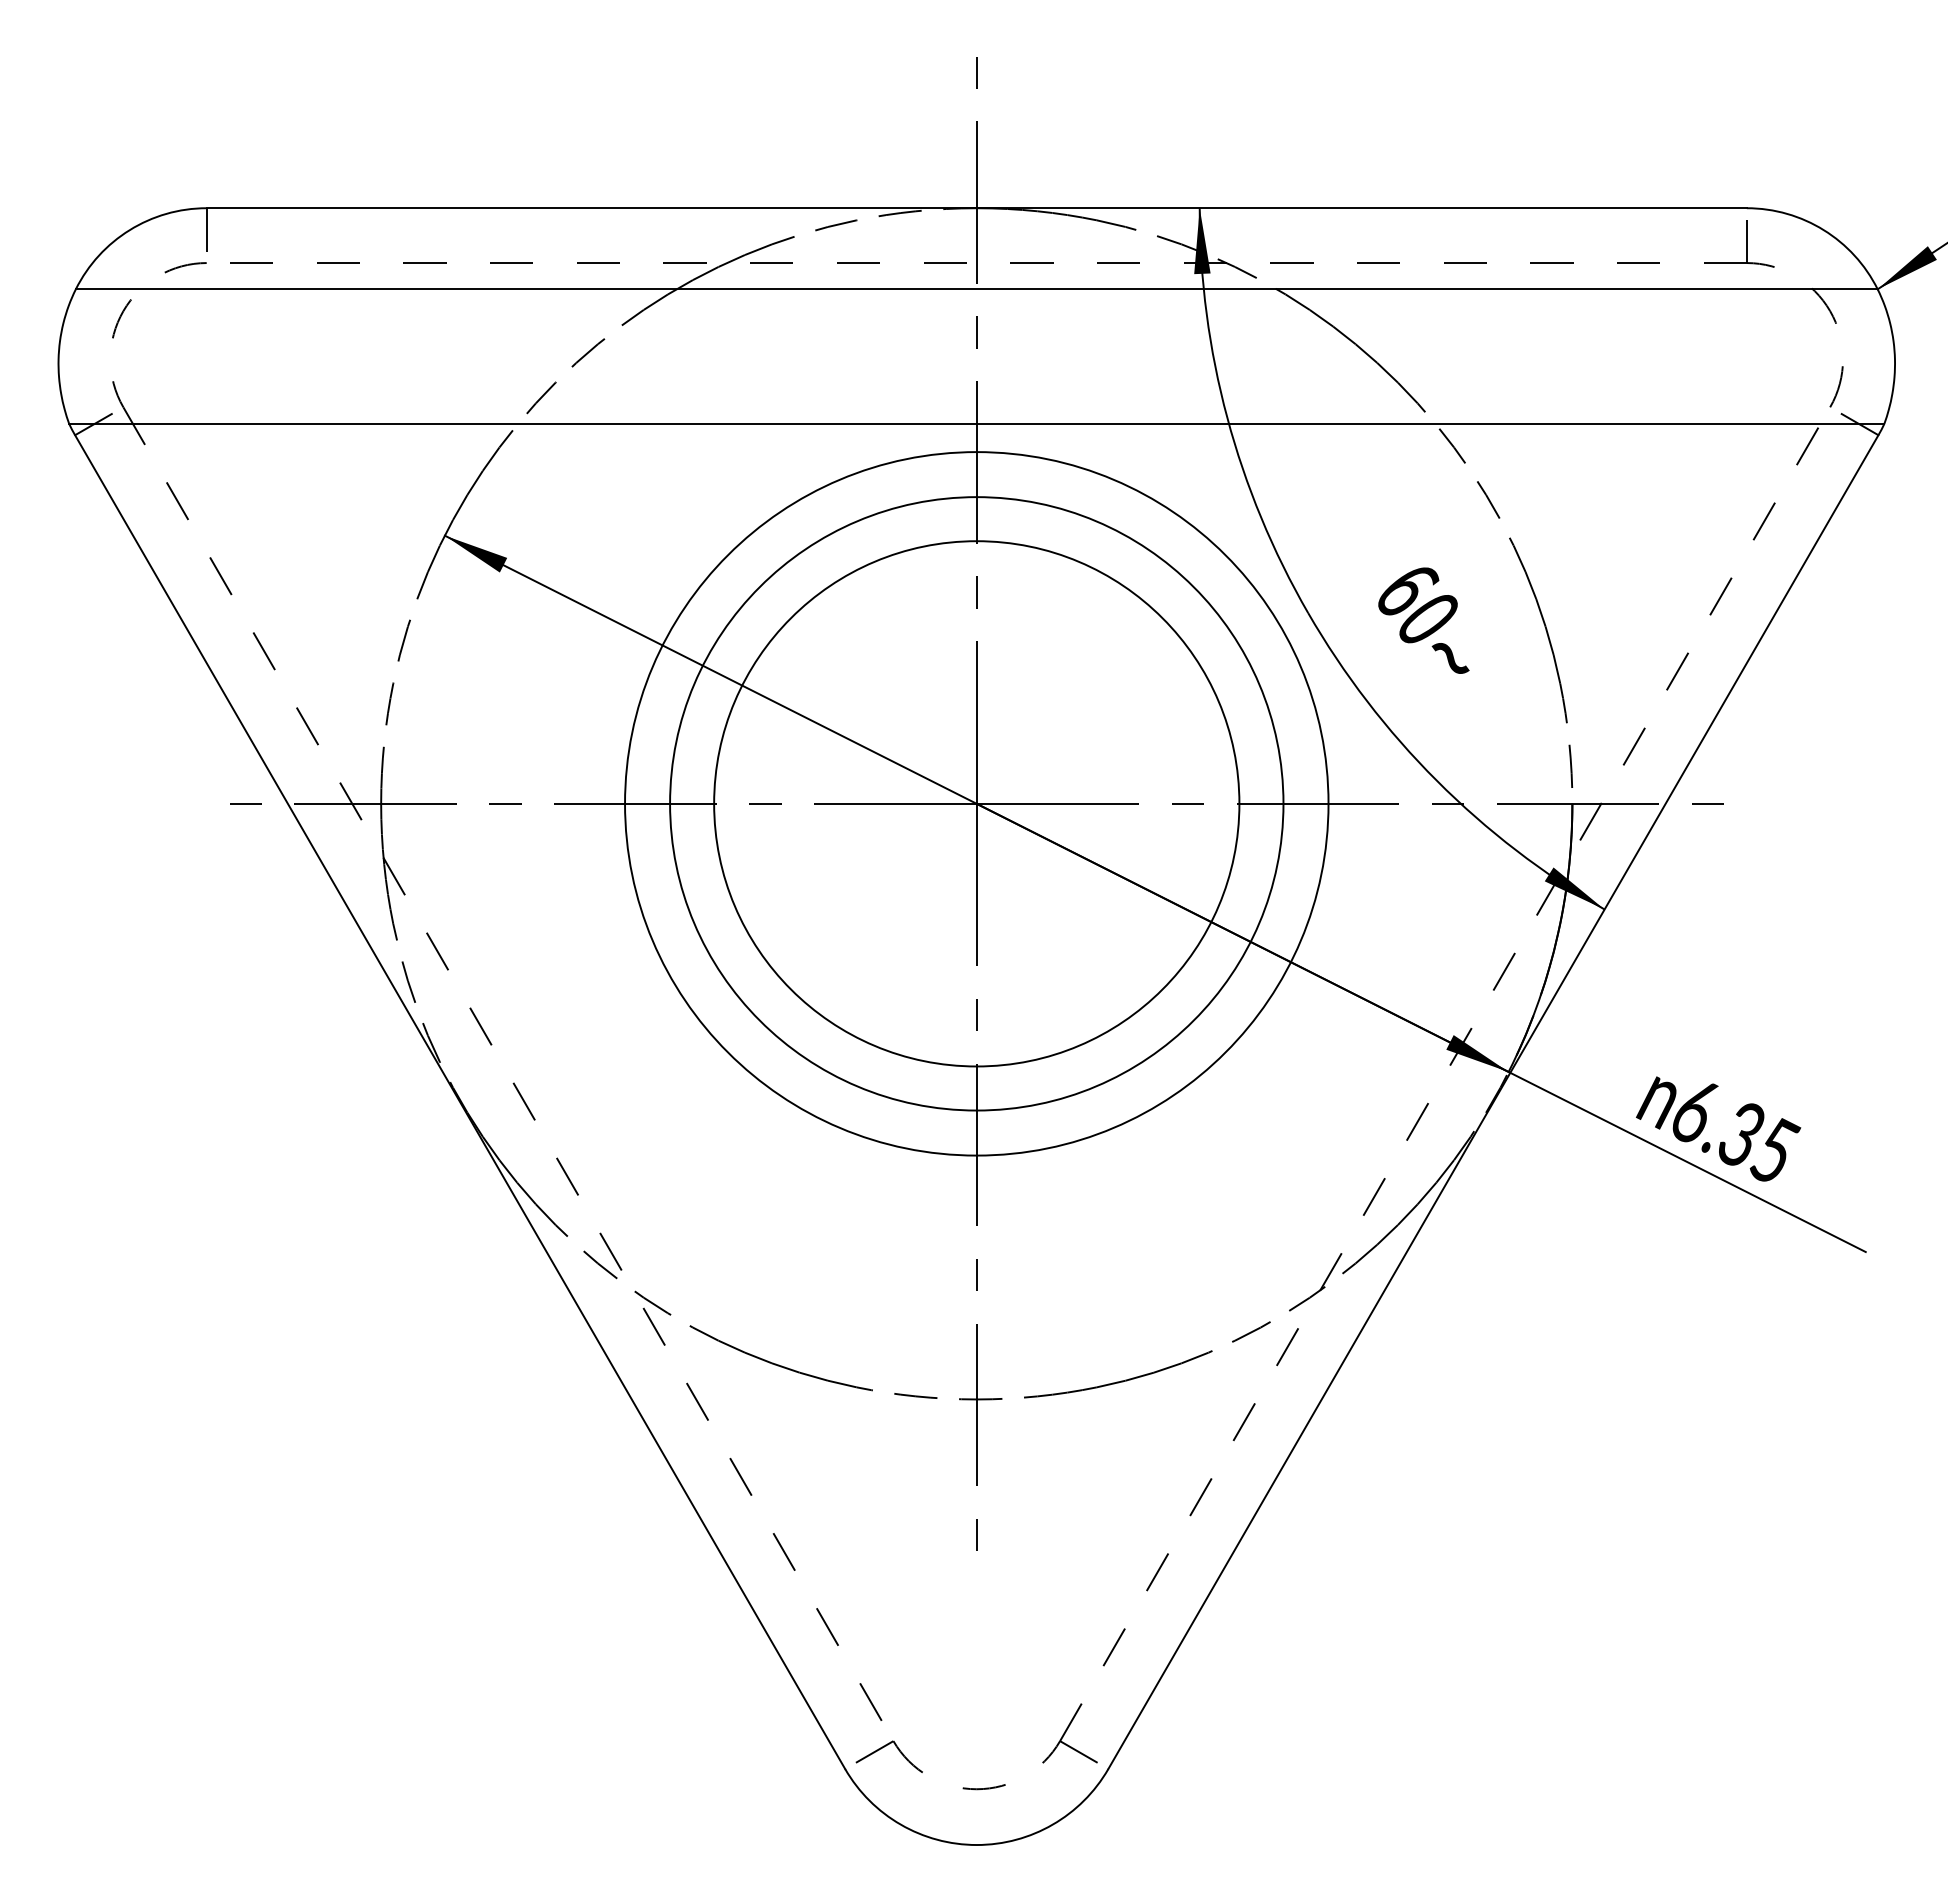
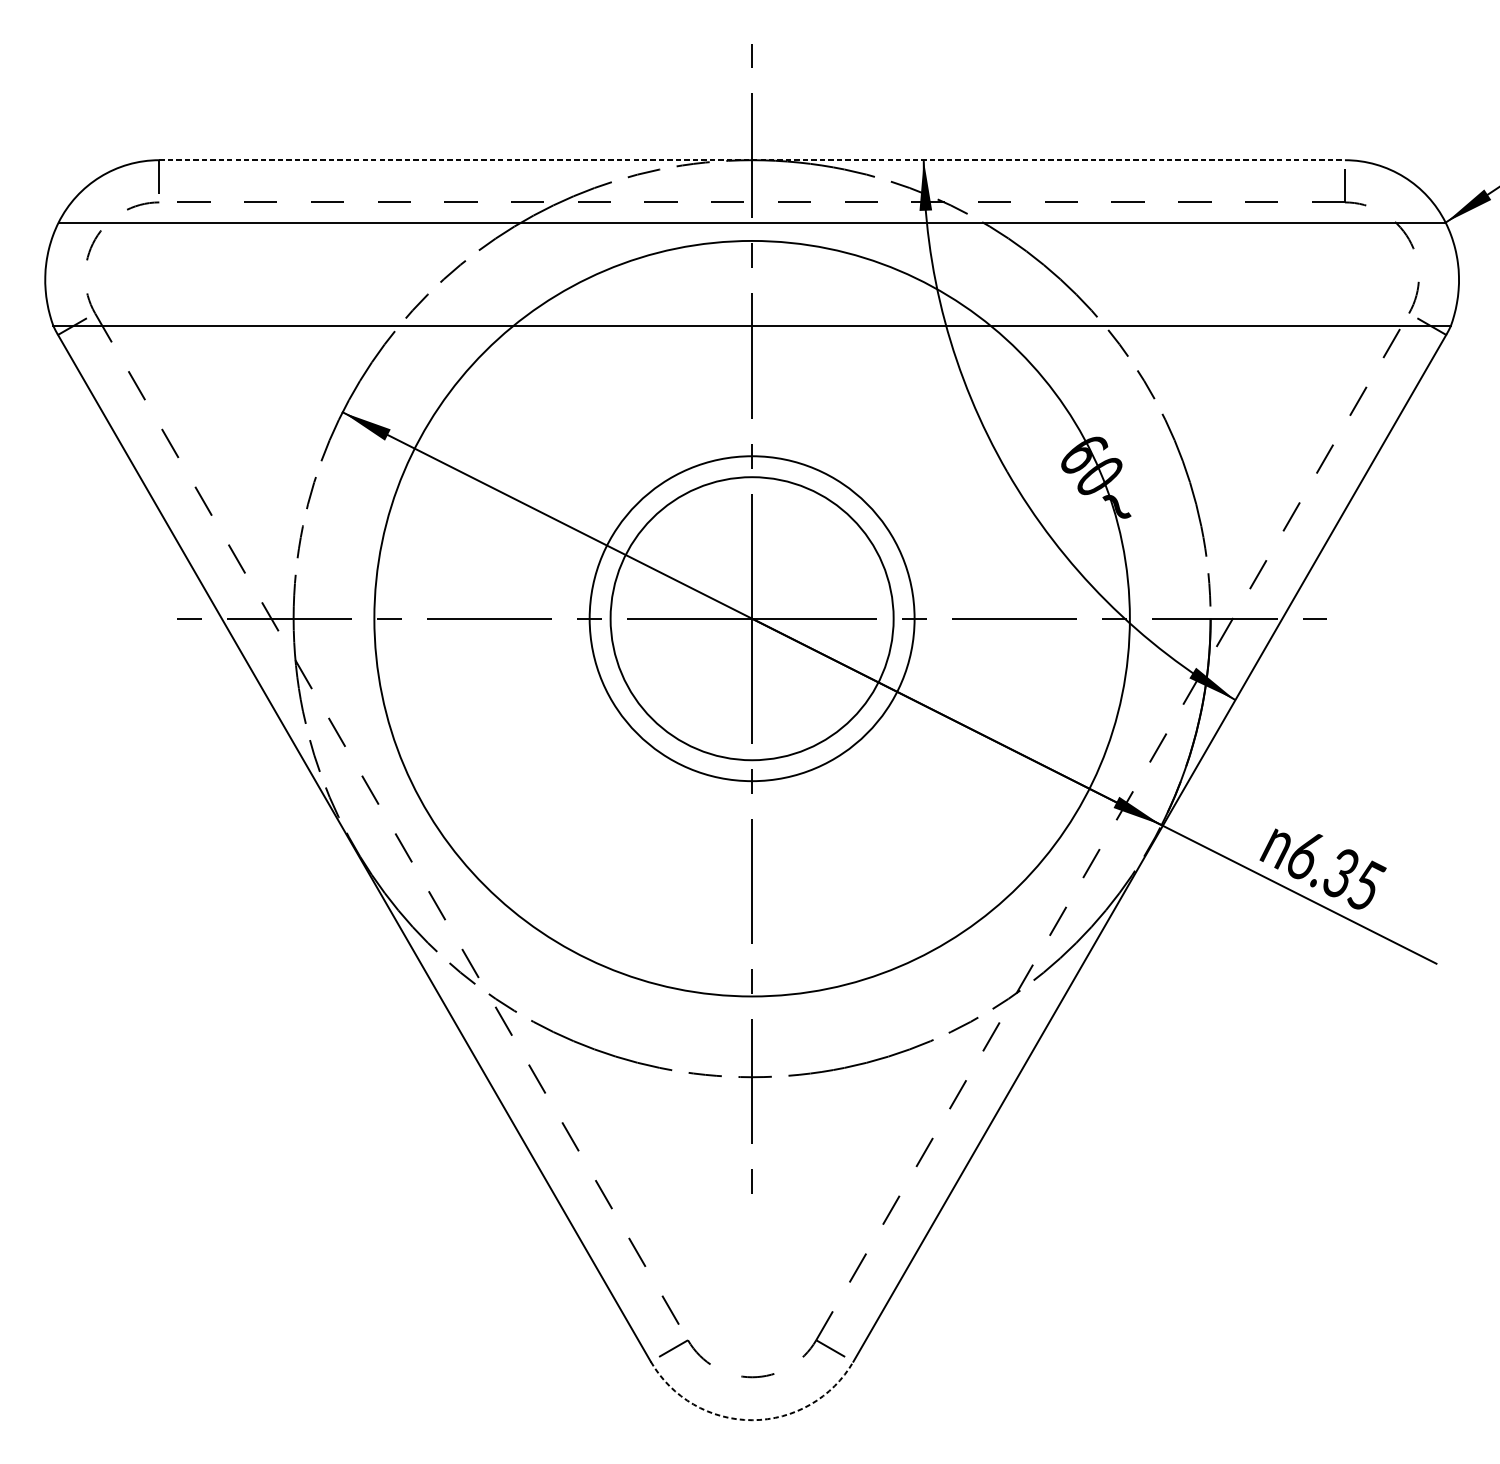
line: (977, 208) -> (752, 160), solid -> dashed
circle: (976, 803) -> (751, 618), size x0.6
circle: (976, 803) -> (751, 618), size x0.7
circle: (976, 803) -> (751, 618), size x1.6
arc: (976, 1845) -> (751, 1420), solid -> dashed

